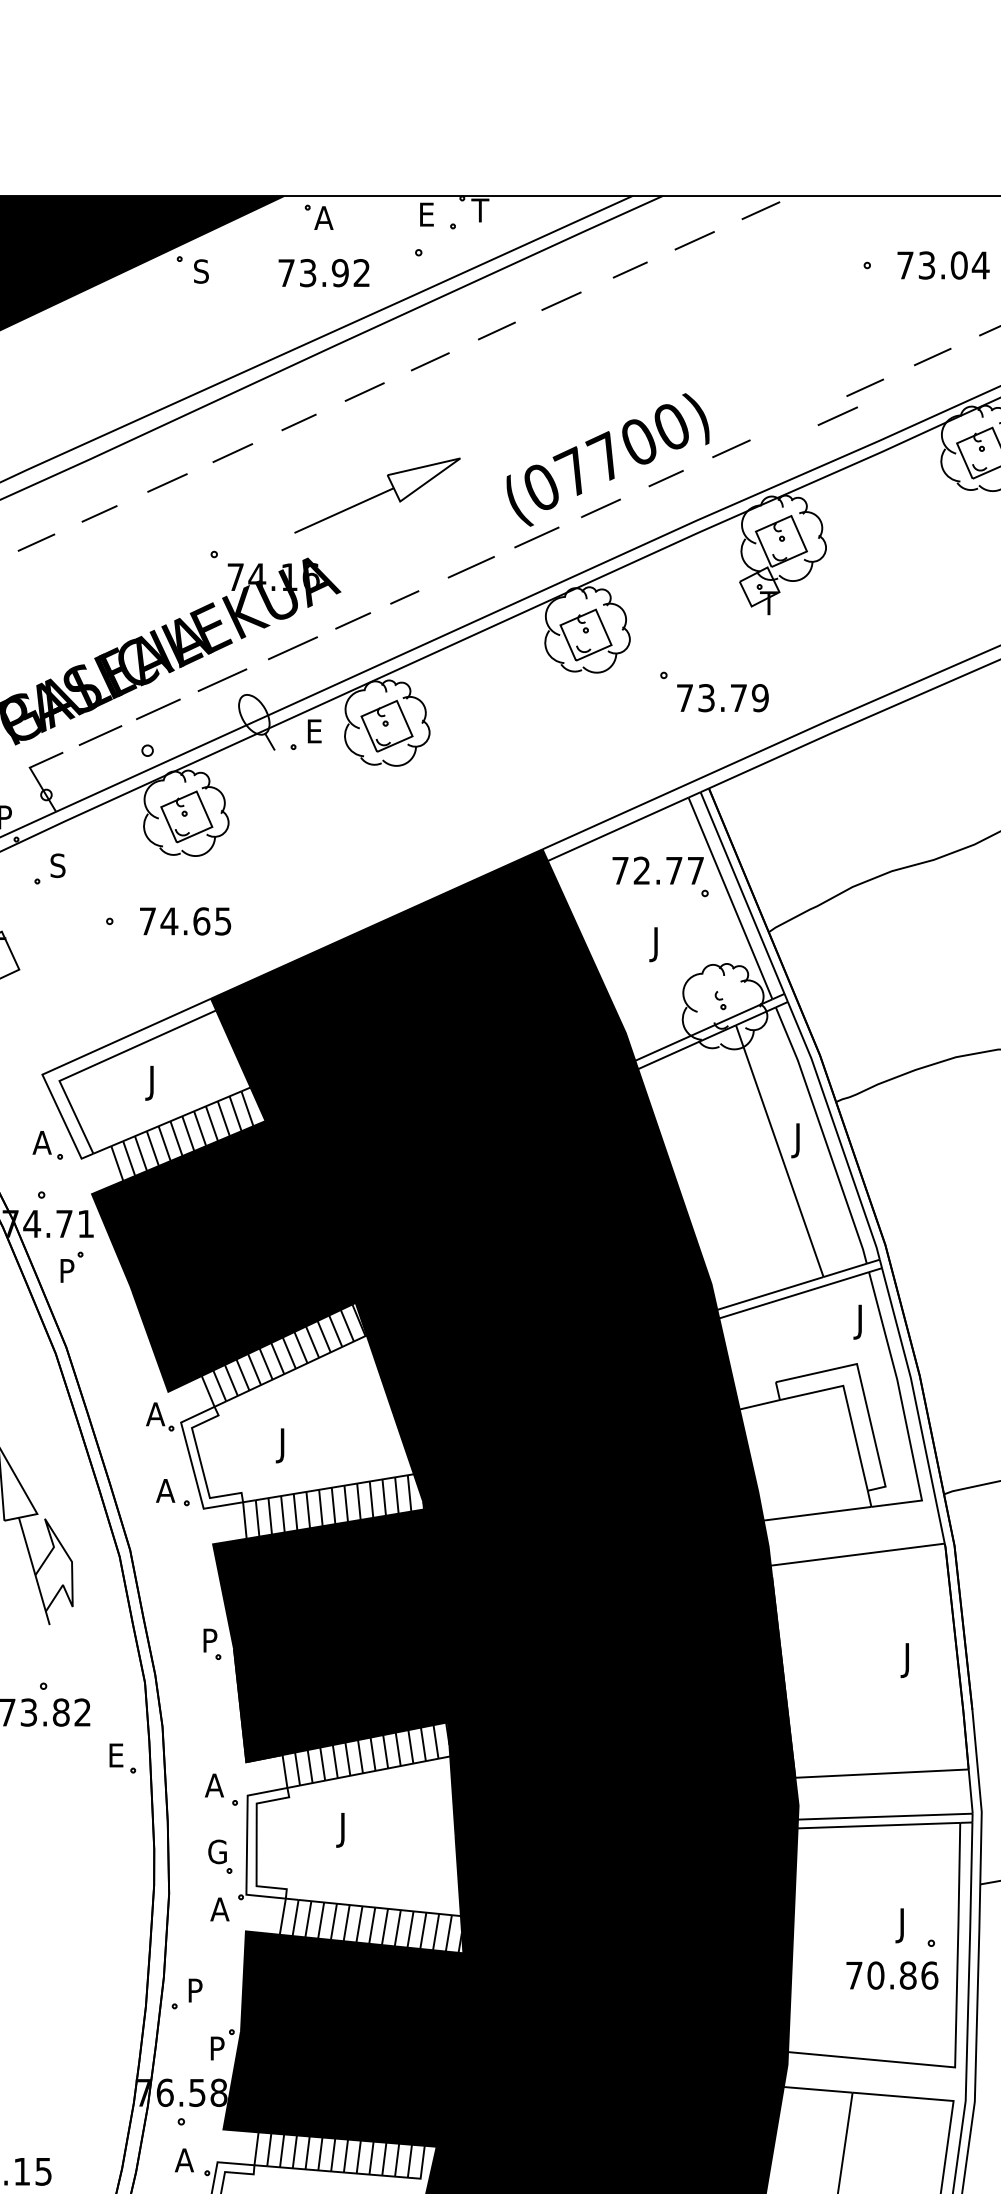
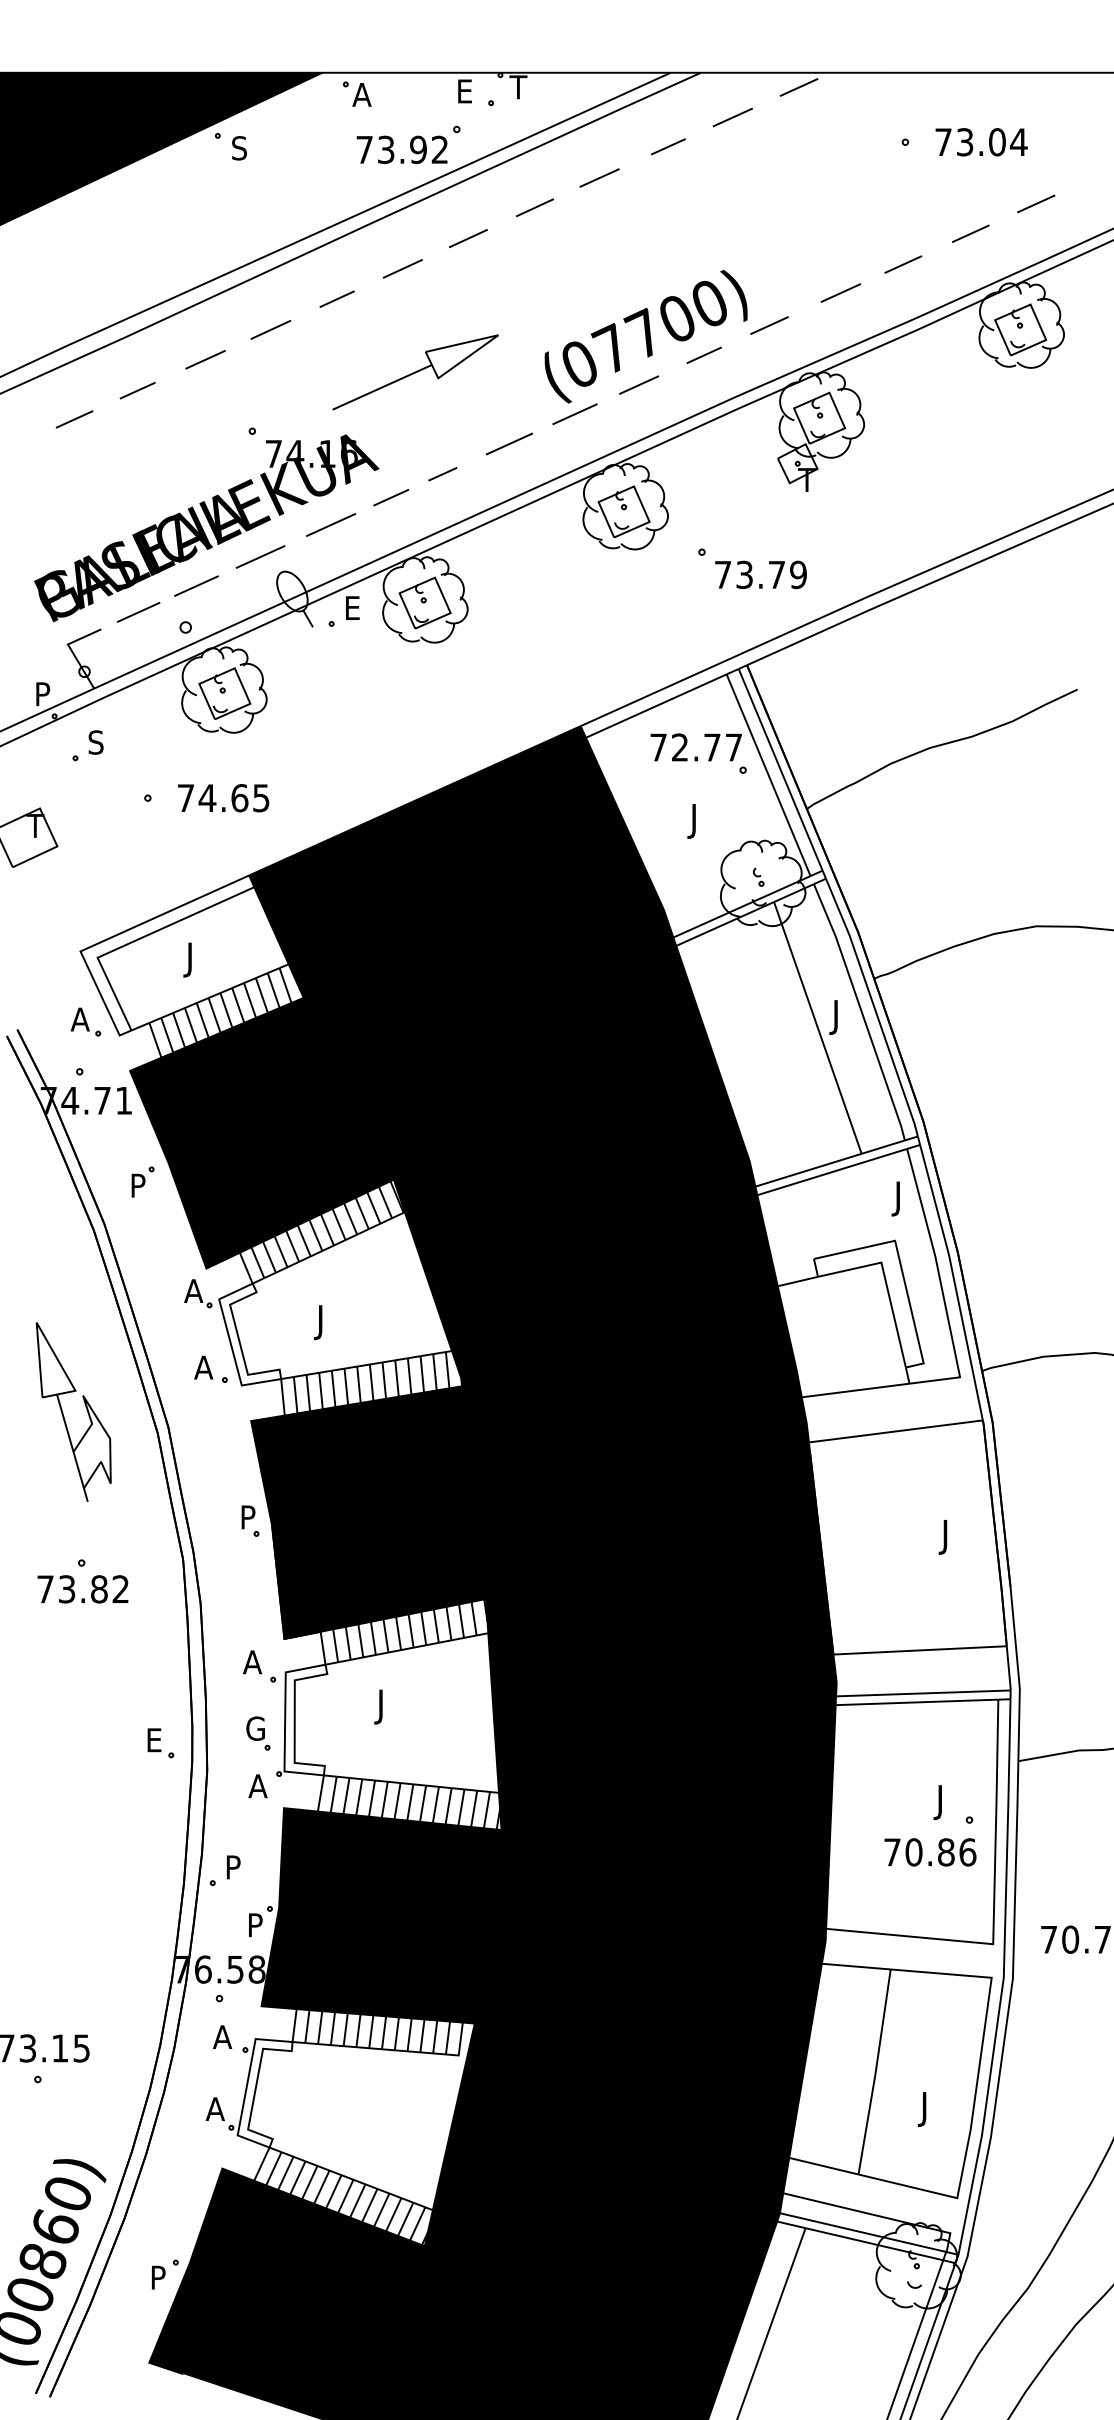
text: (323, 272) -> (401, 149), moved
line: (837, 415) -> (840, 292), moved
part: (71, 1266) -> (142, 1181), moved
part: (122, 1758) -> (160, 1743), moved

